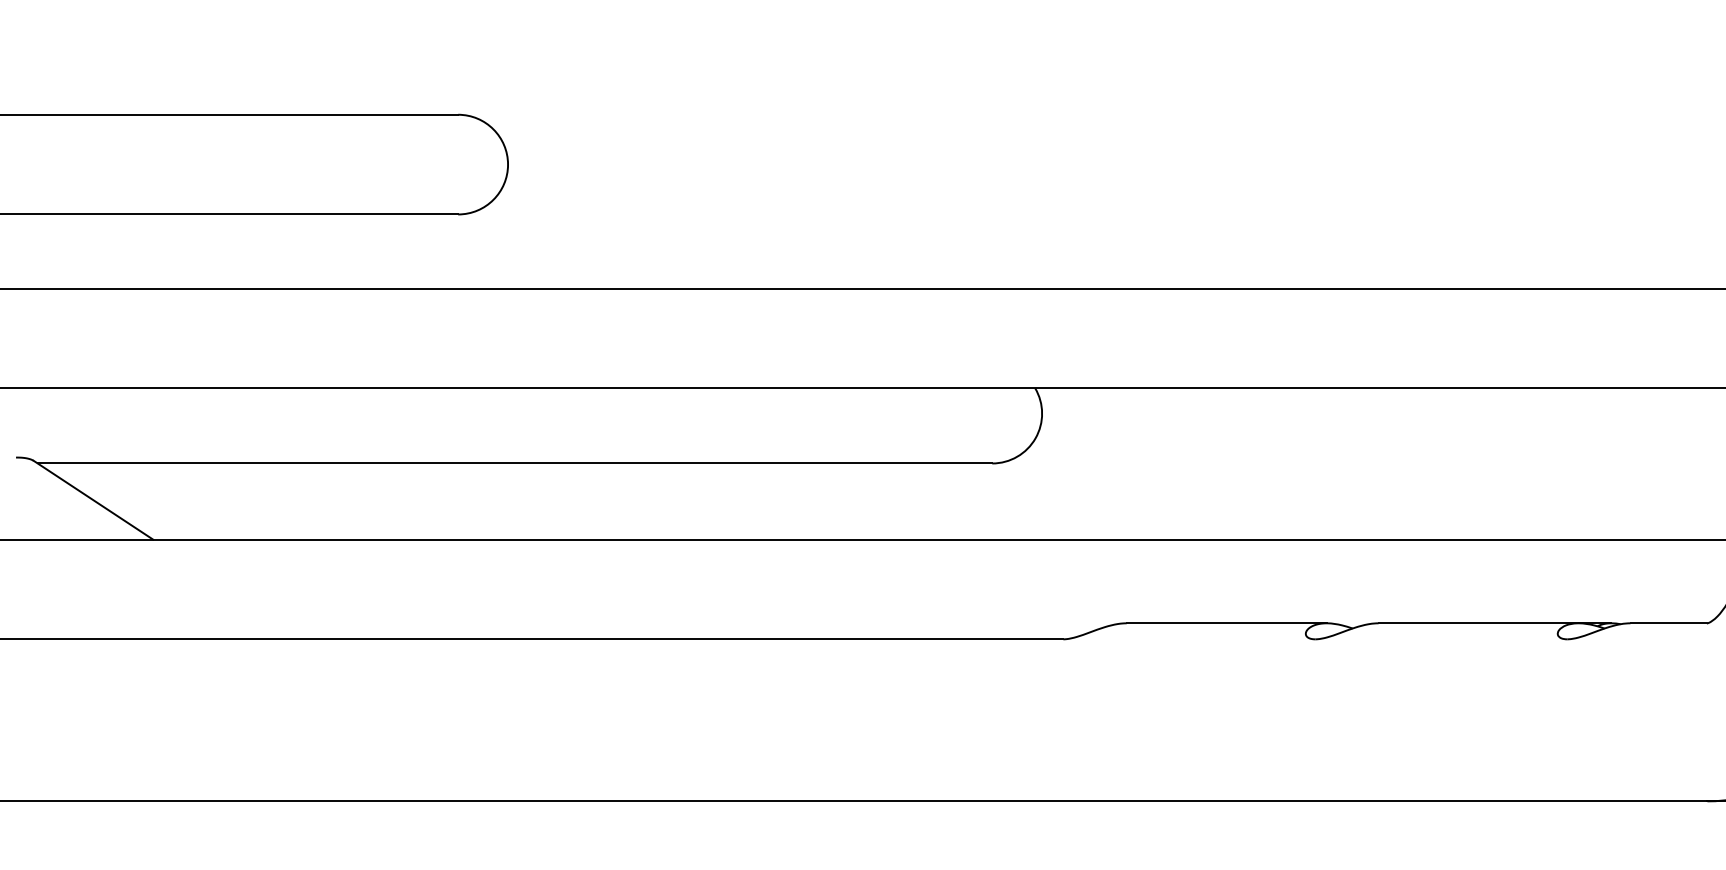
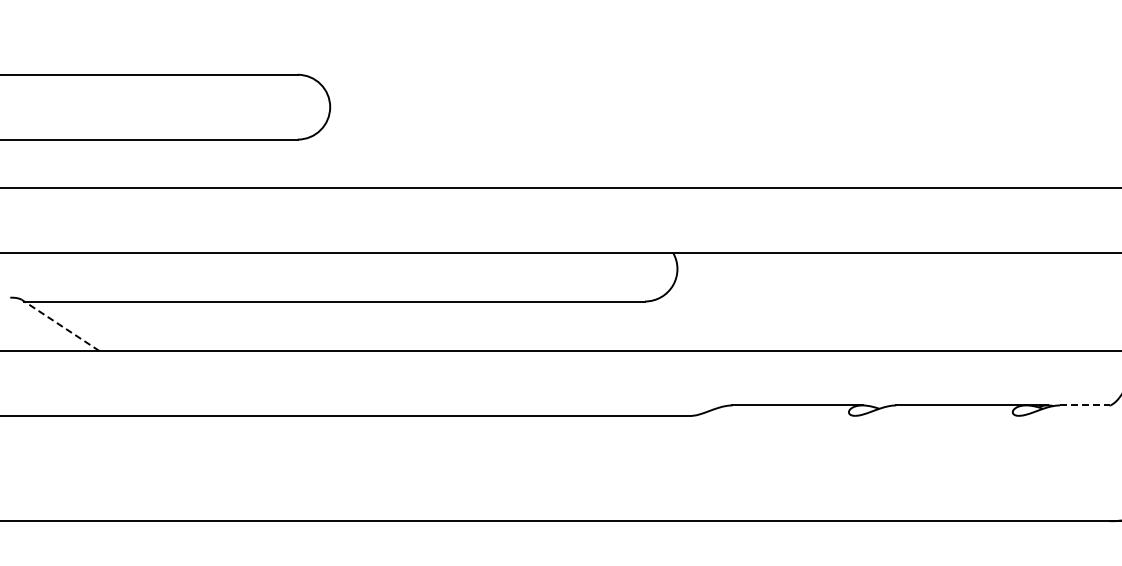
line: (93, 500) -> (60, 325), solid -> dashed
line: (1669, 623) -> (1085, 405), solid -> dashed

